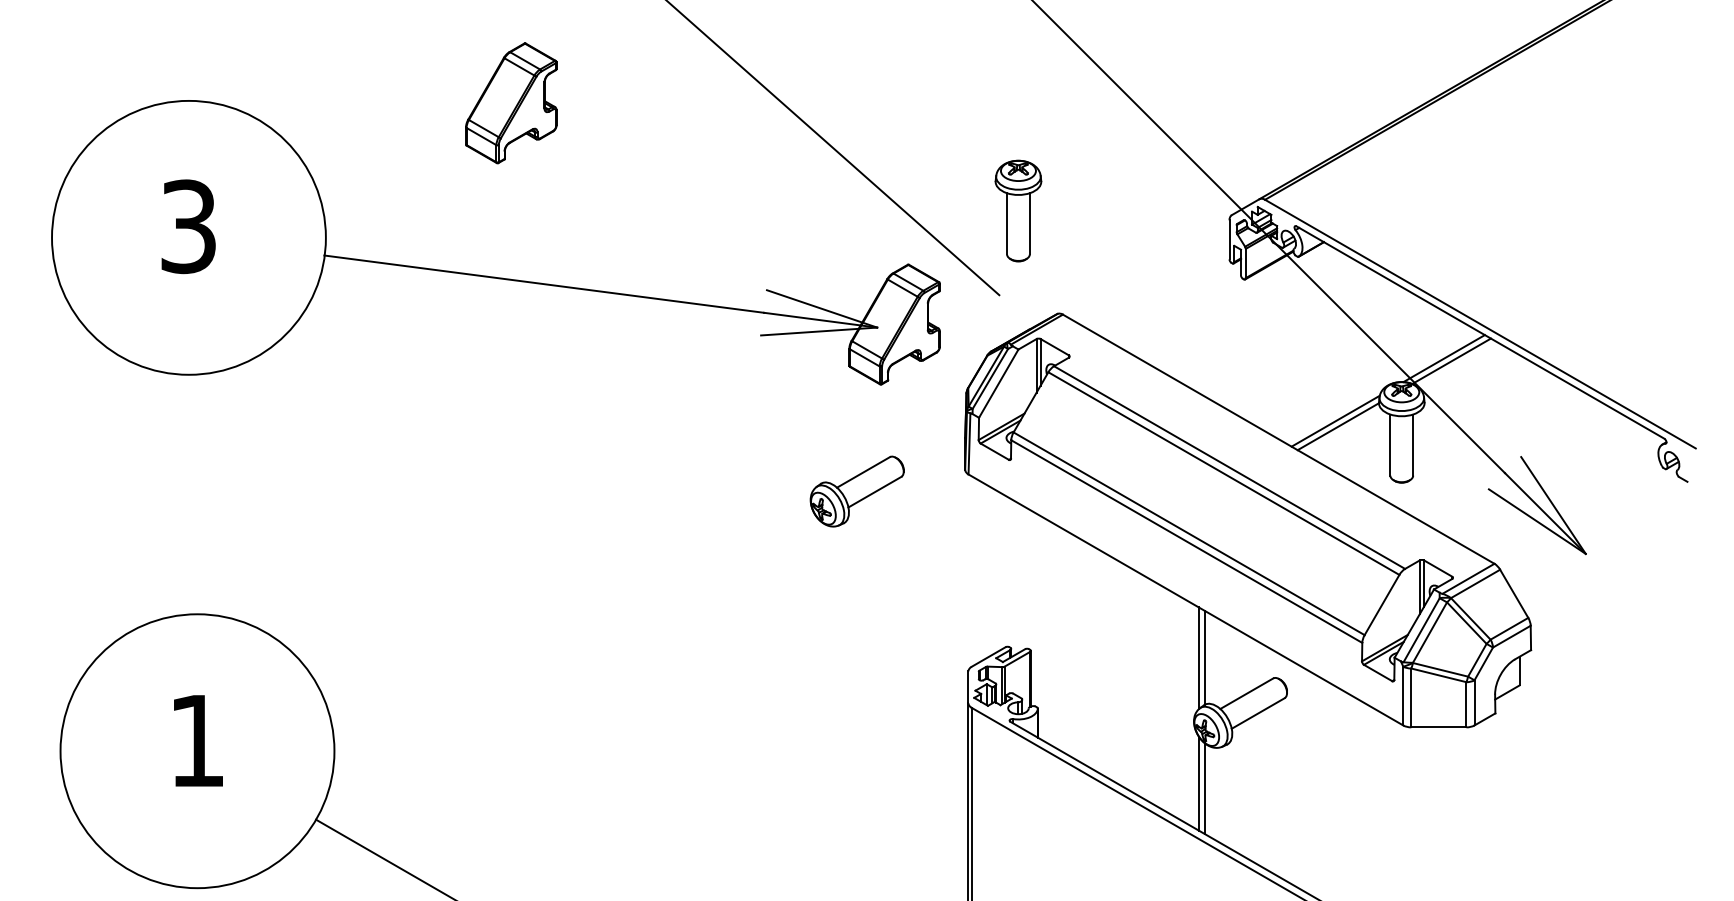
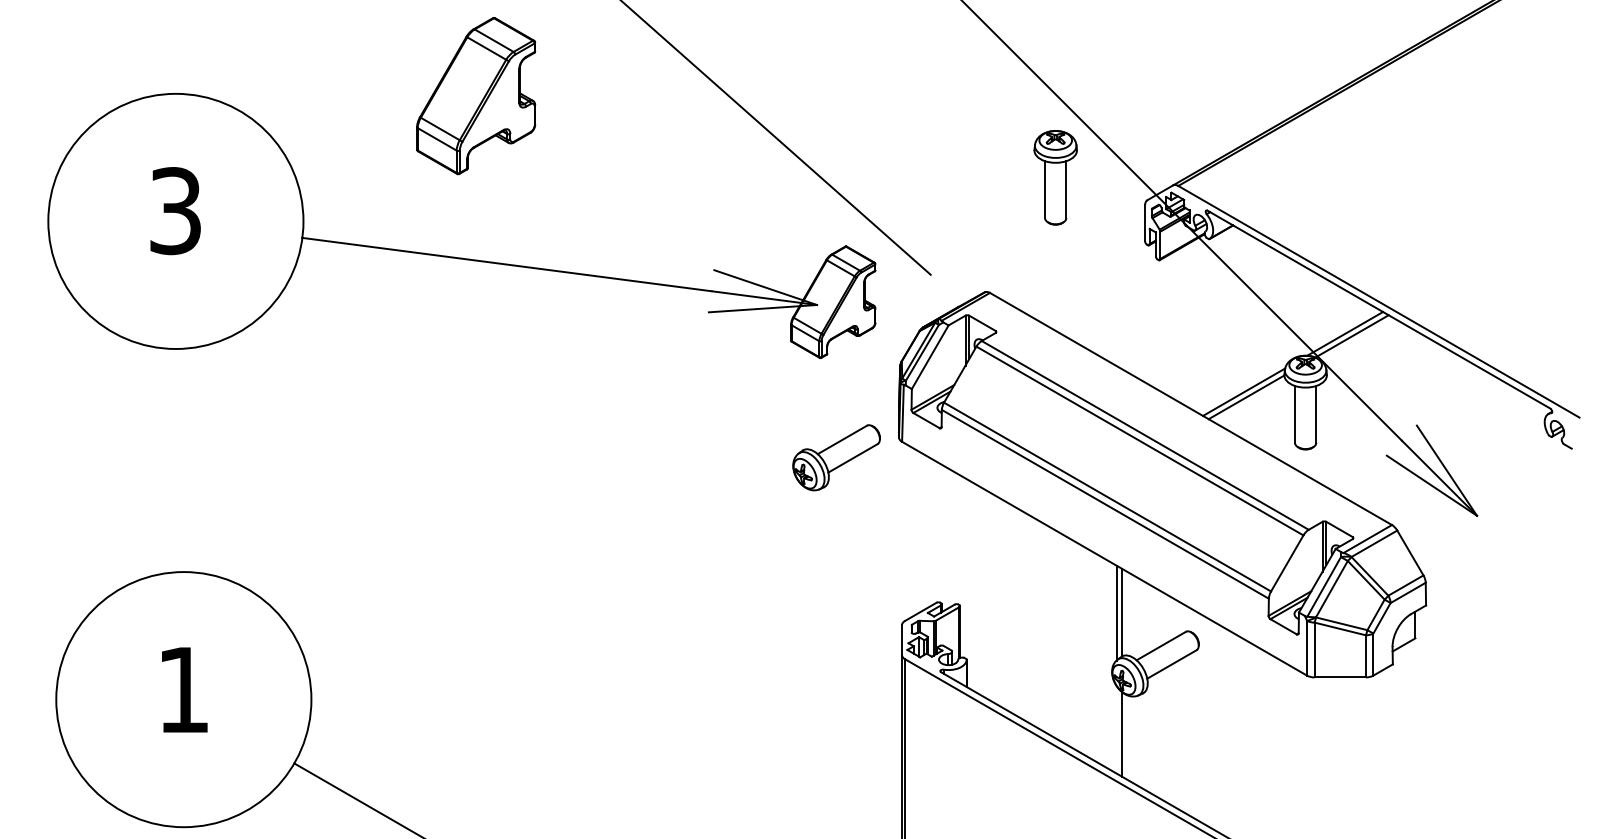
part: (511, 103) -> (476, 96), size x1.4
part: (1018, 210) -> (1055, 177), moved
part: (856, 491) -> (835, 457), moved
line: (1198, 783) -> (1116, 729), removed

